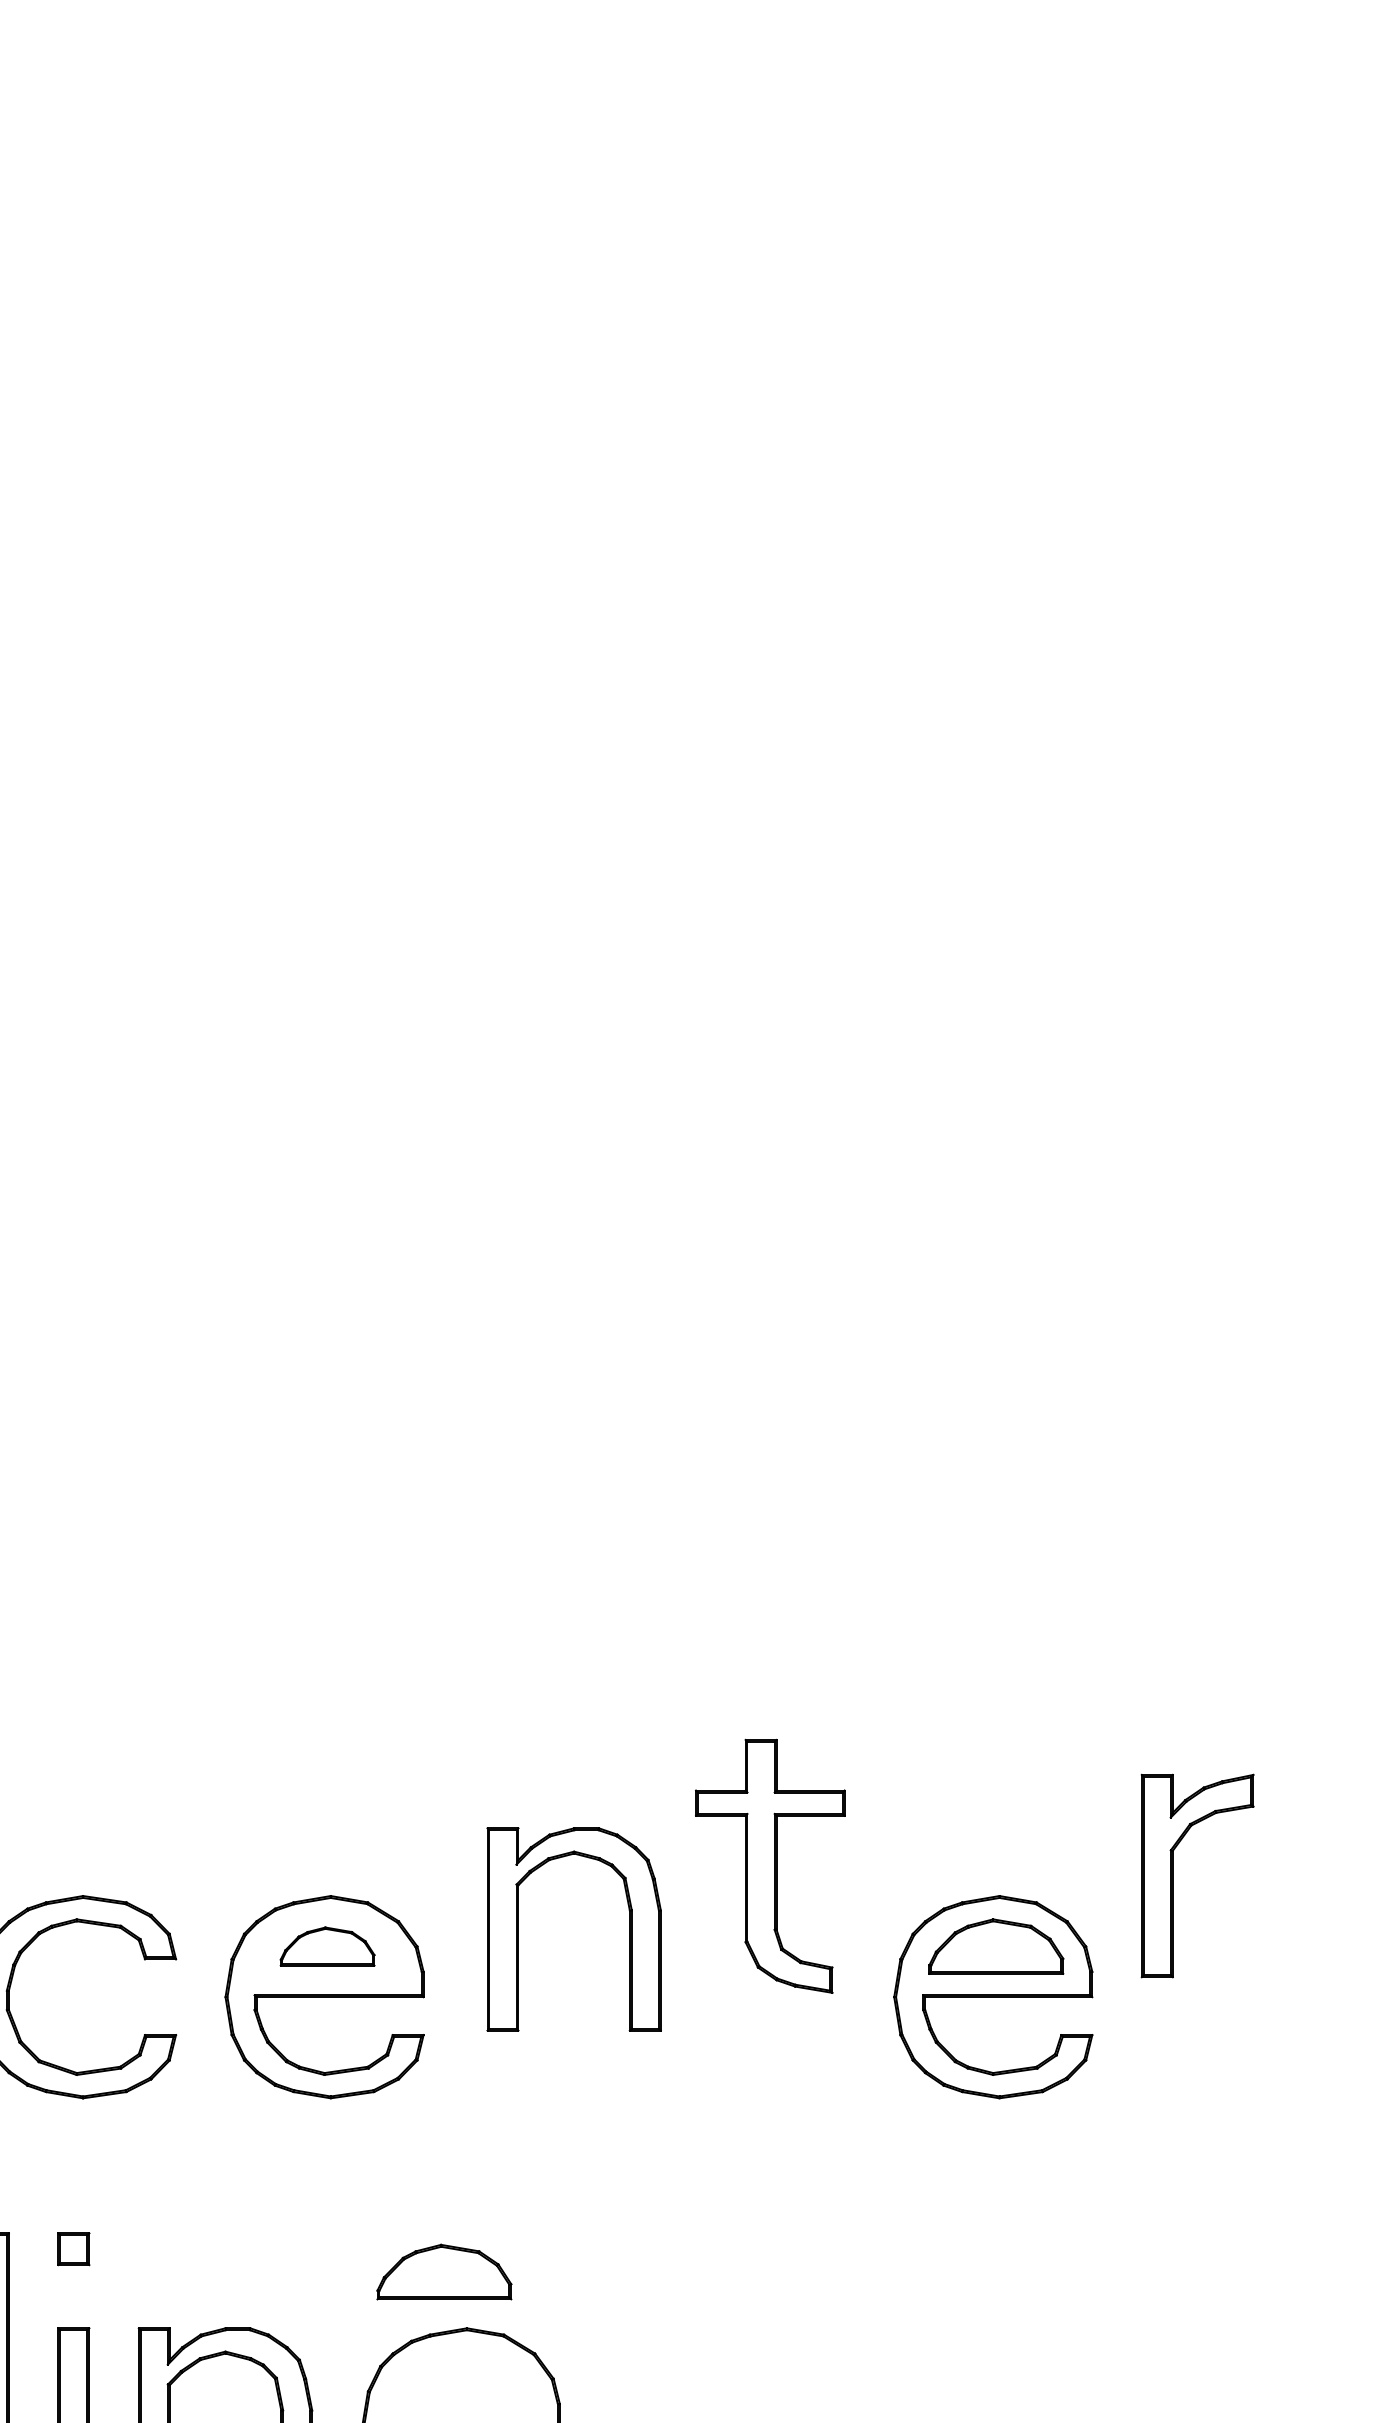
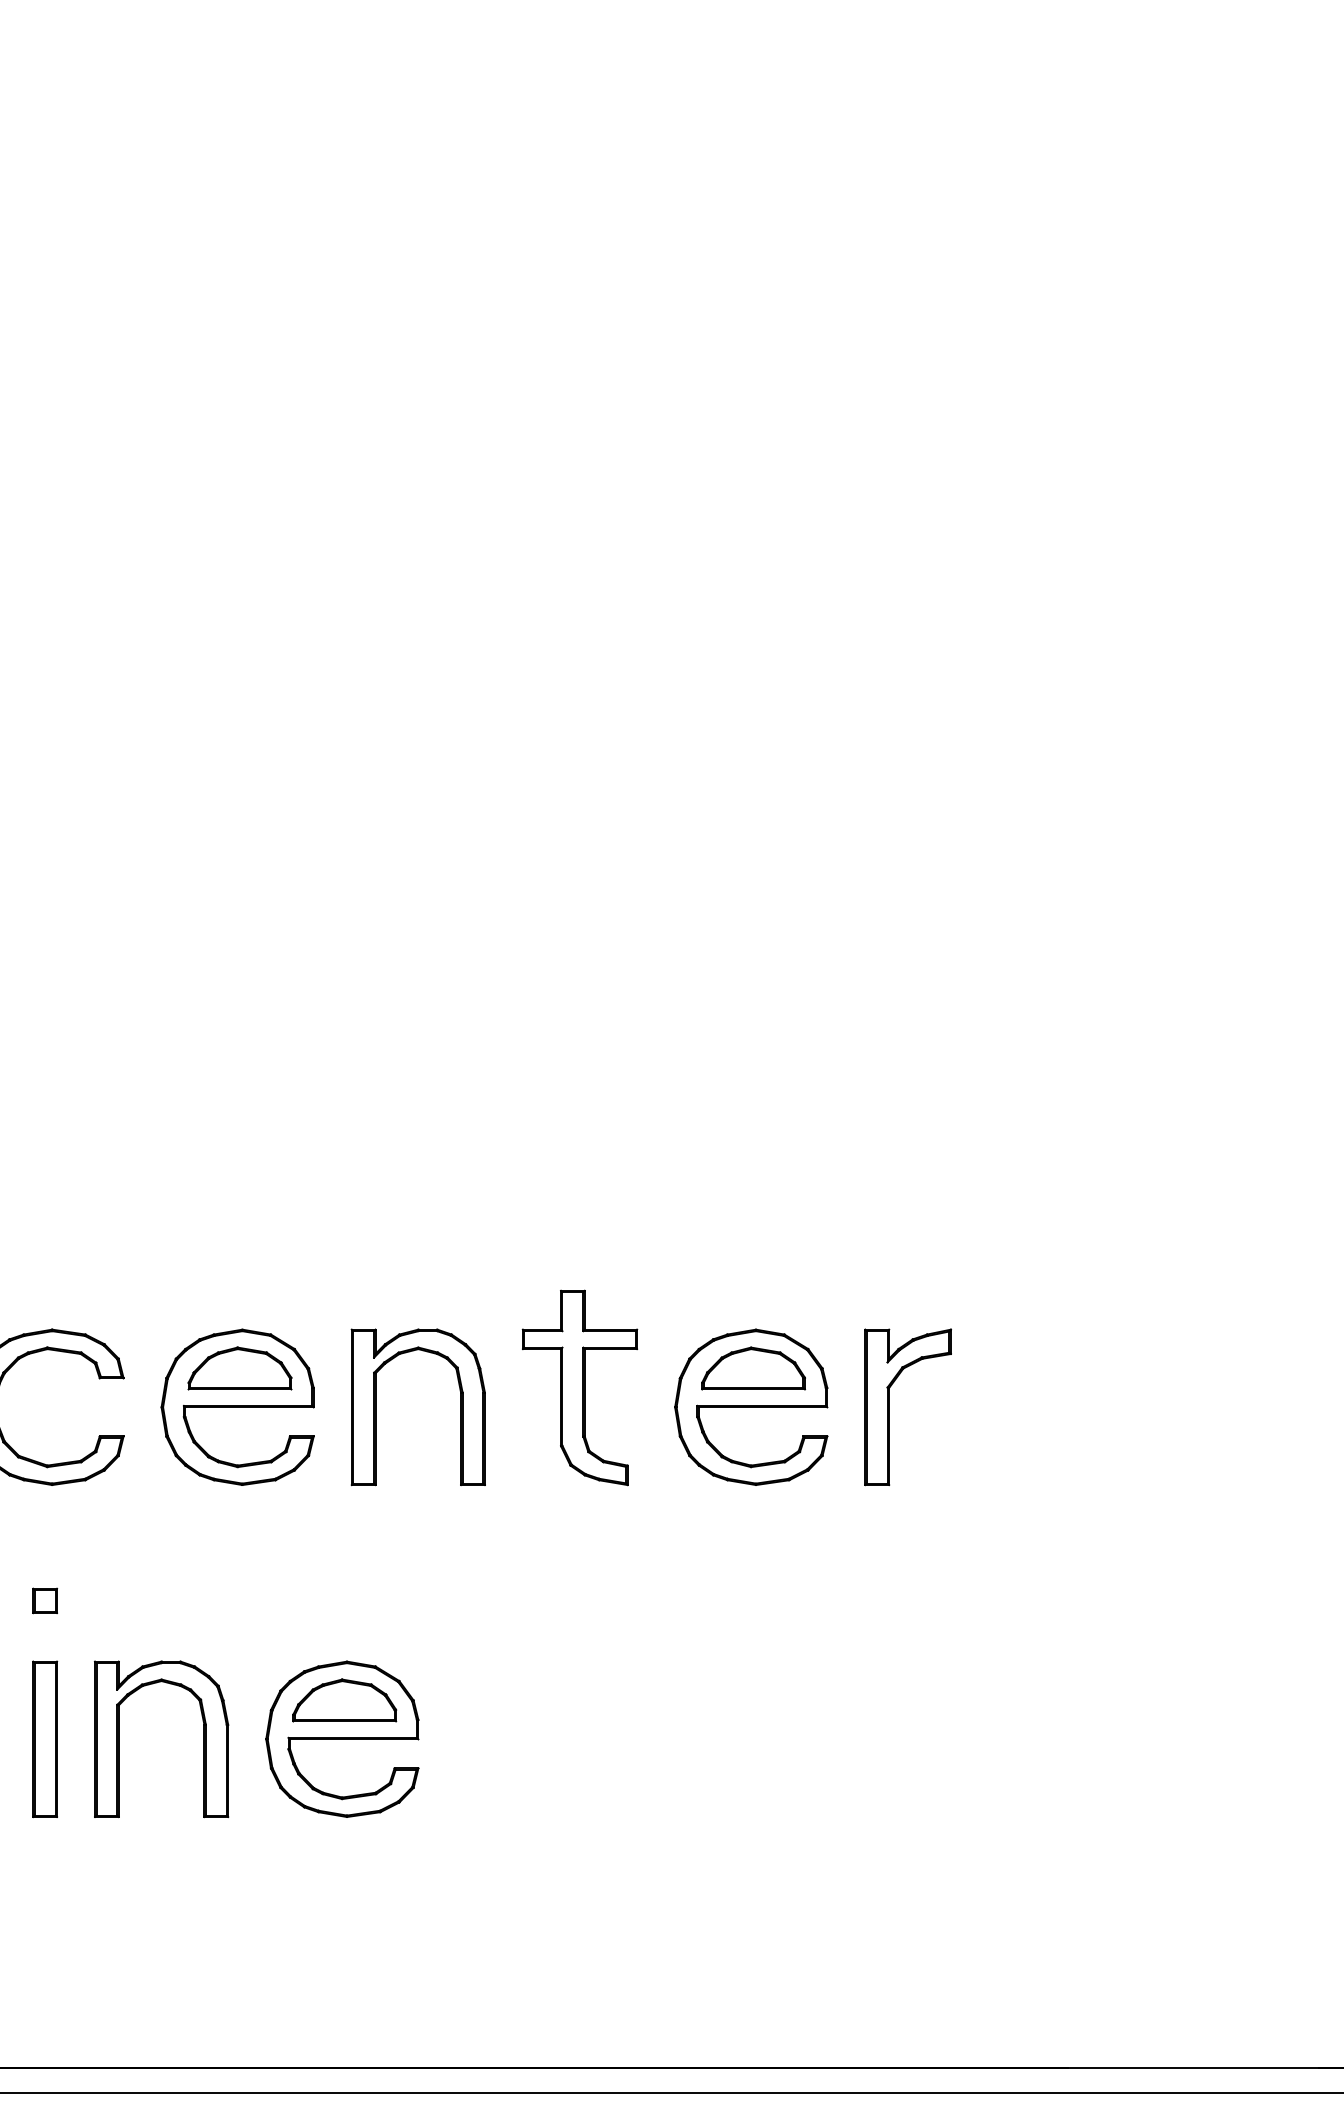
part: (769, 1865) -> (579, 1387), moved
part: (1173, 1876) -> (889, 1407), moved
part: (519, 1929) -> (376, 1407), moved
part: (326, 1946) -> (239, 1368), size x1.43
part: (444, 2272) -> (344, 1700), moved

